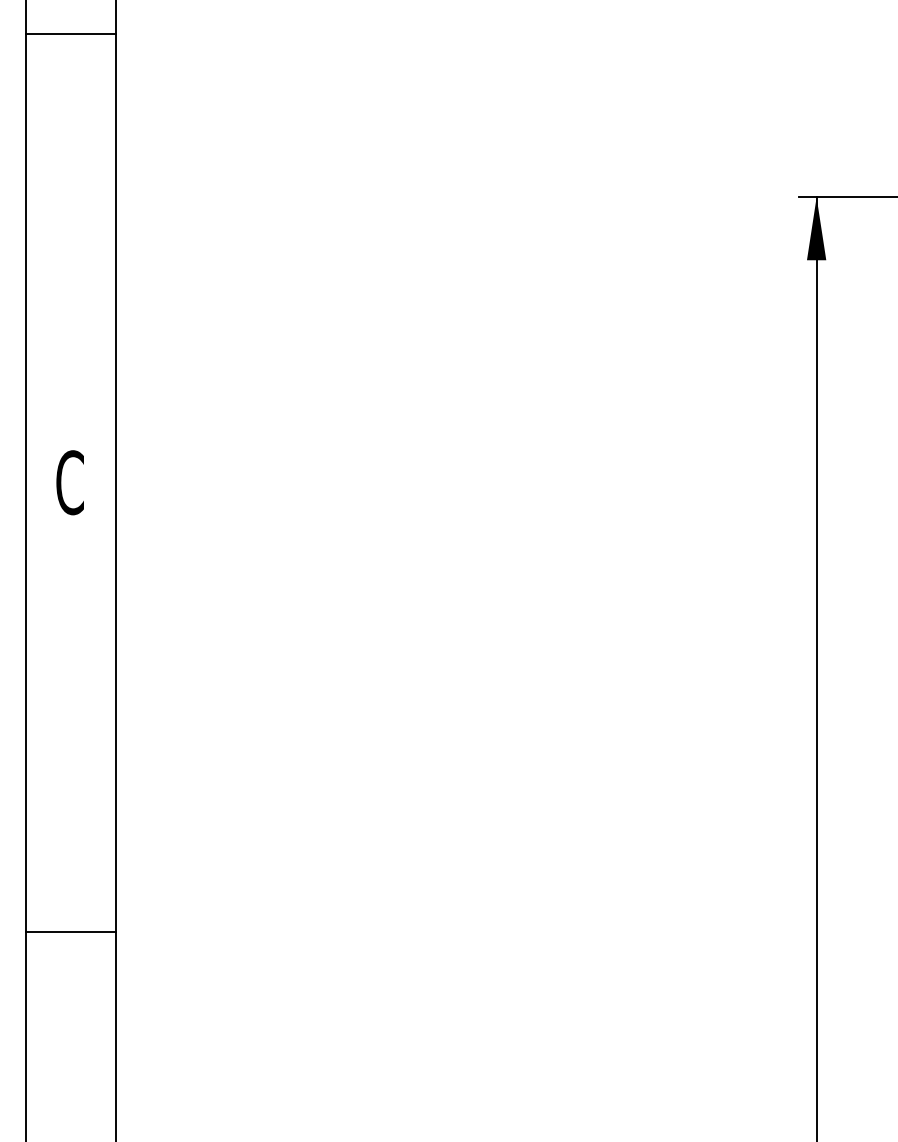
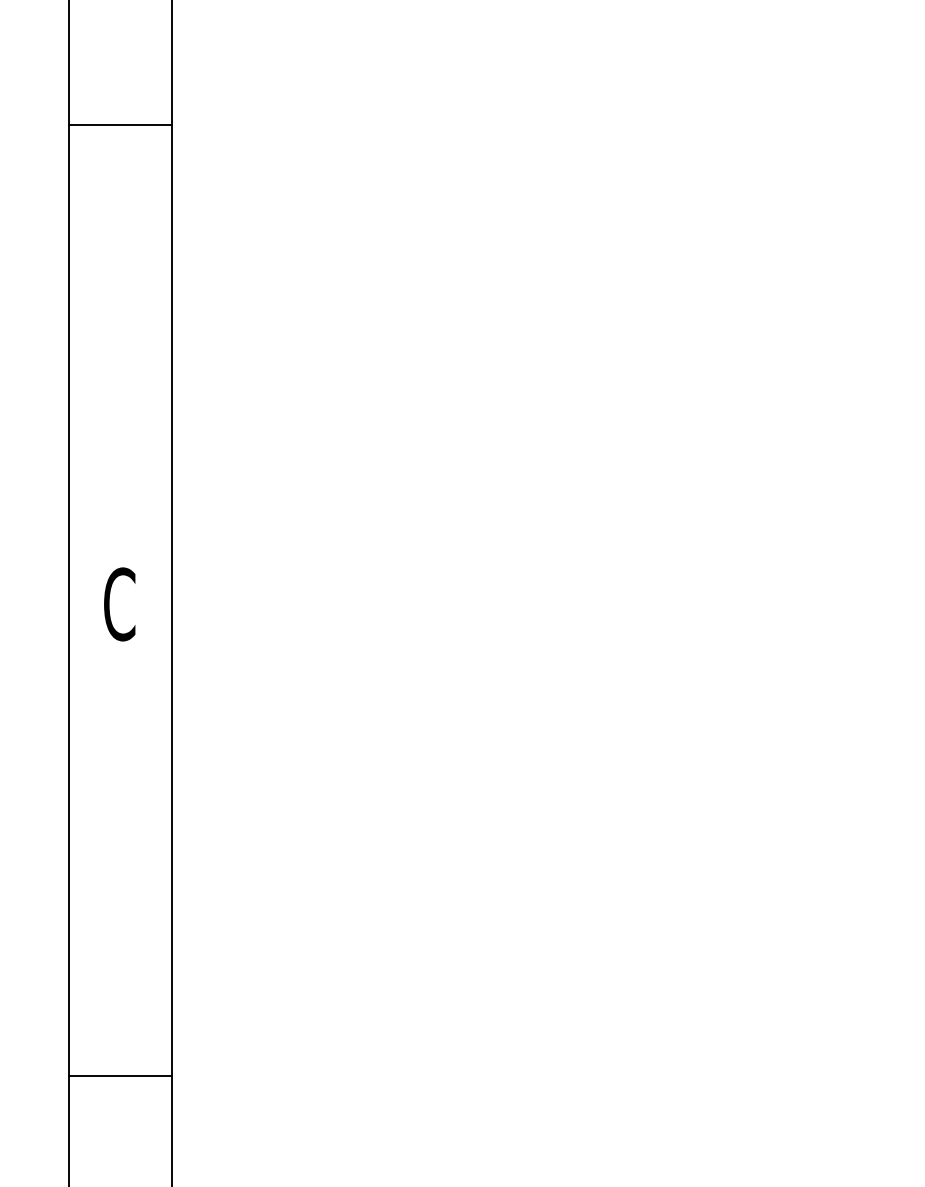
line: (70, 33) -> (120, 125), moved
line: (70, 931) -> (120, 1076), moved

